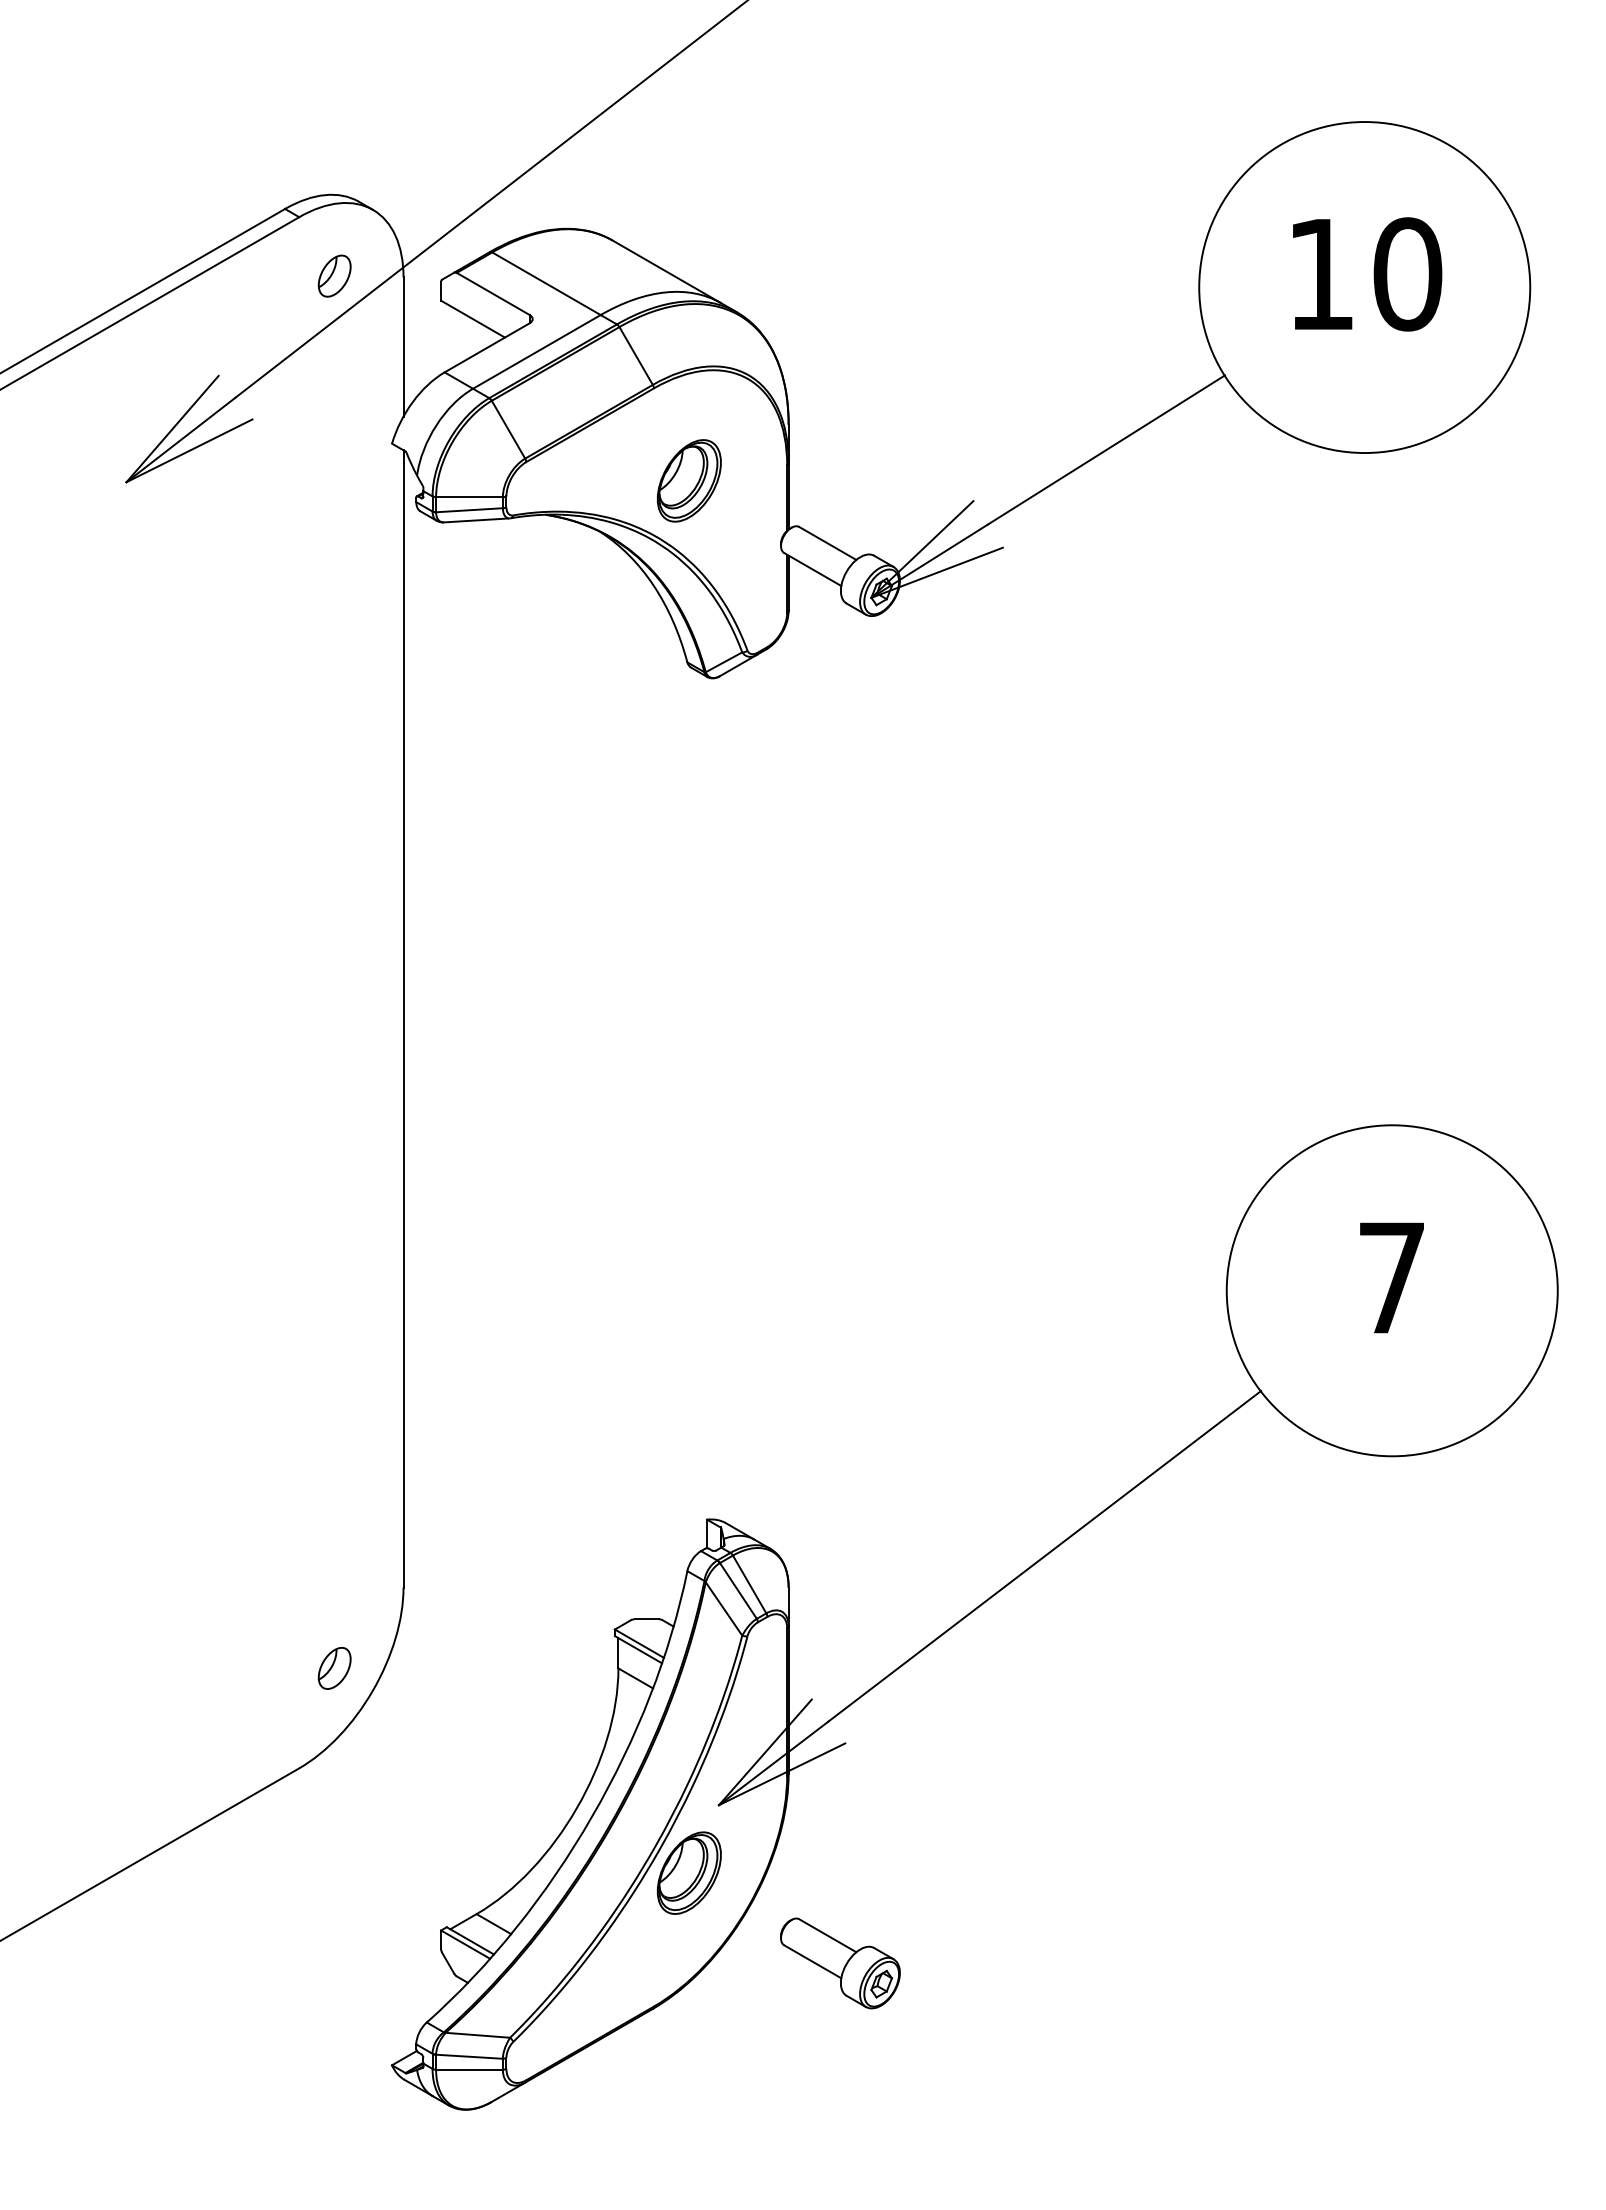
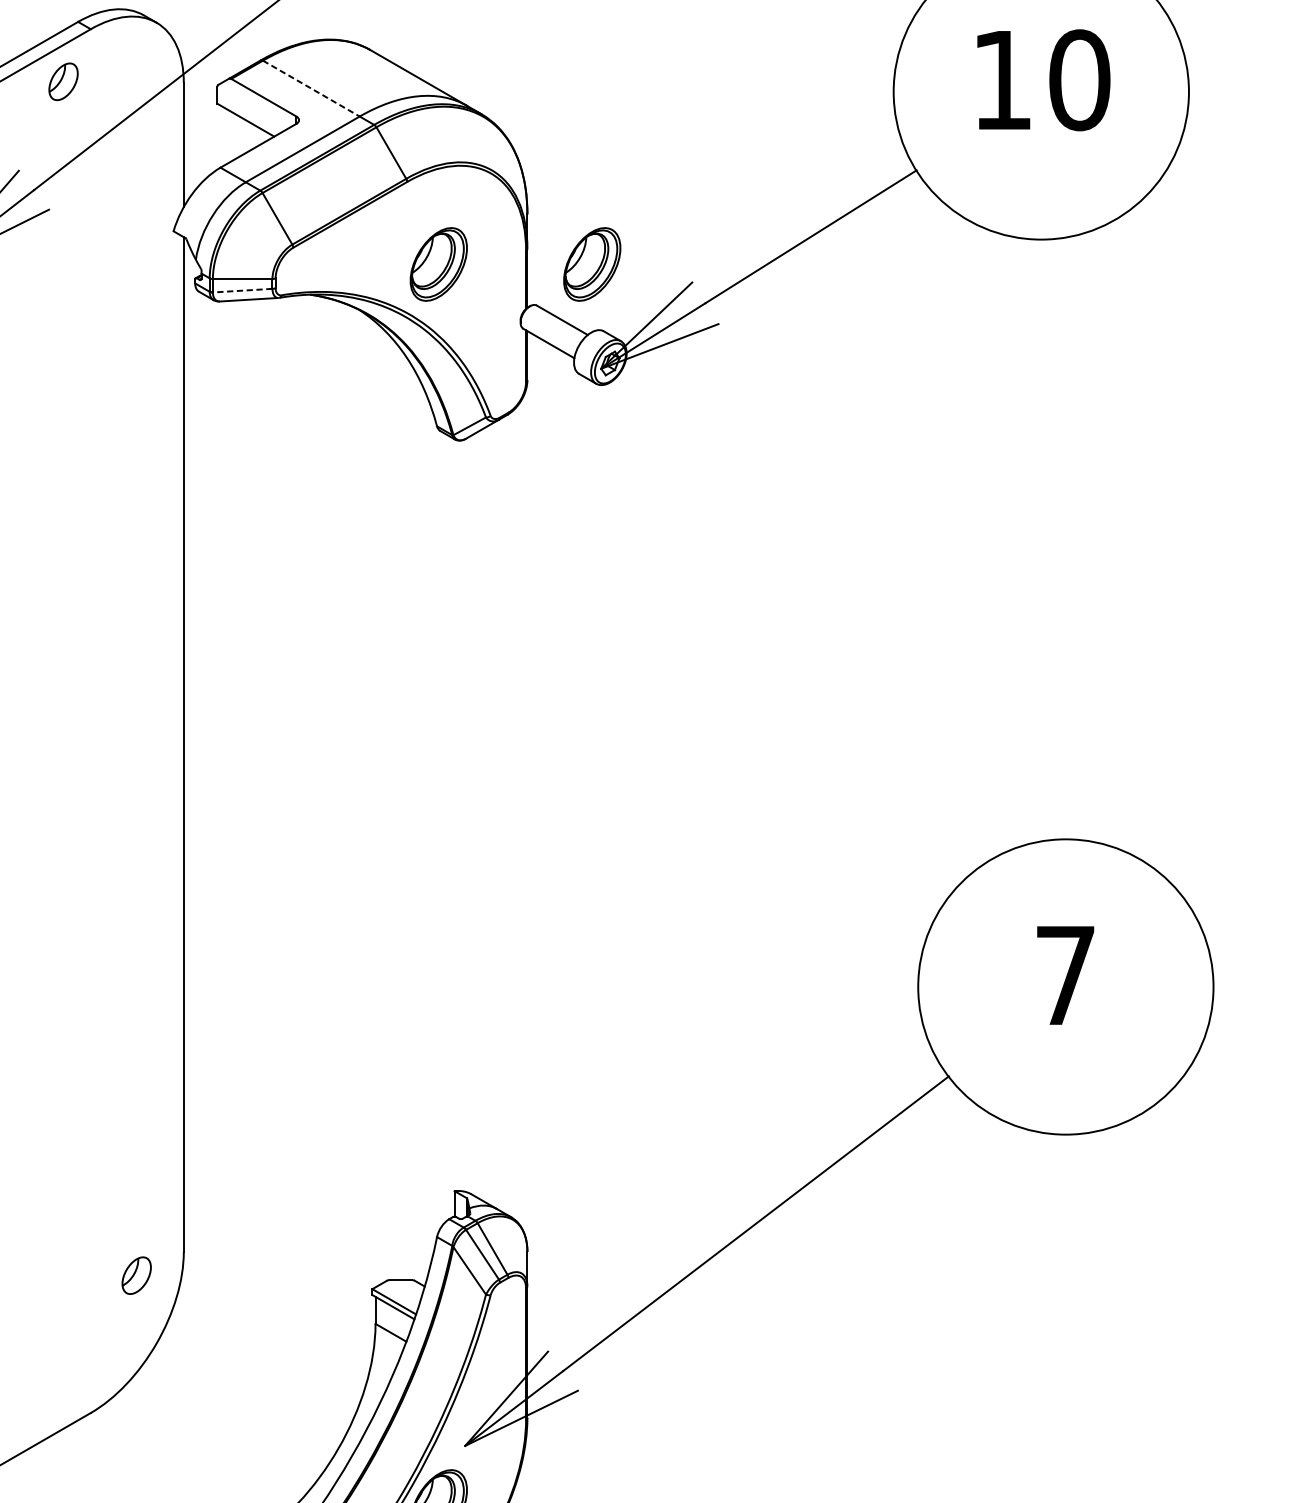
part: (334, 275) -> (63, 81), moved
line: (546, 283) -> (311, 88), solid -> dashed
part: (861, 480) -> (592, 264), added
line: (468, 510) -> (241, 290), solid -> dashed
part: (334, 1668) -> (136, 1275), moved

